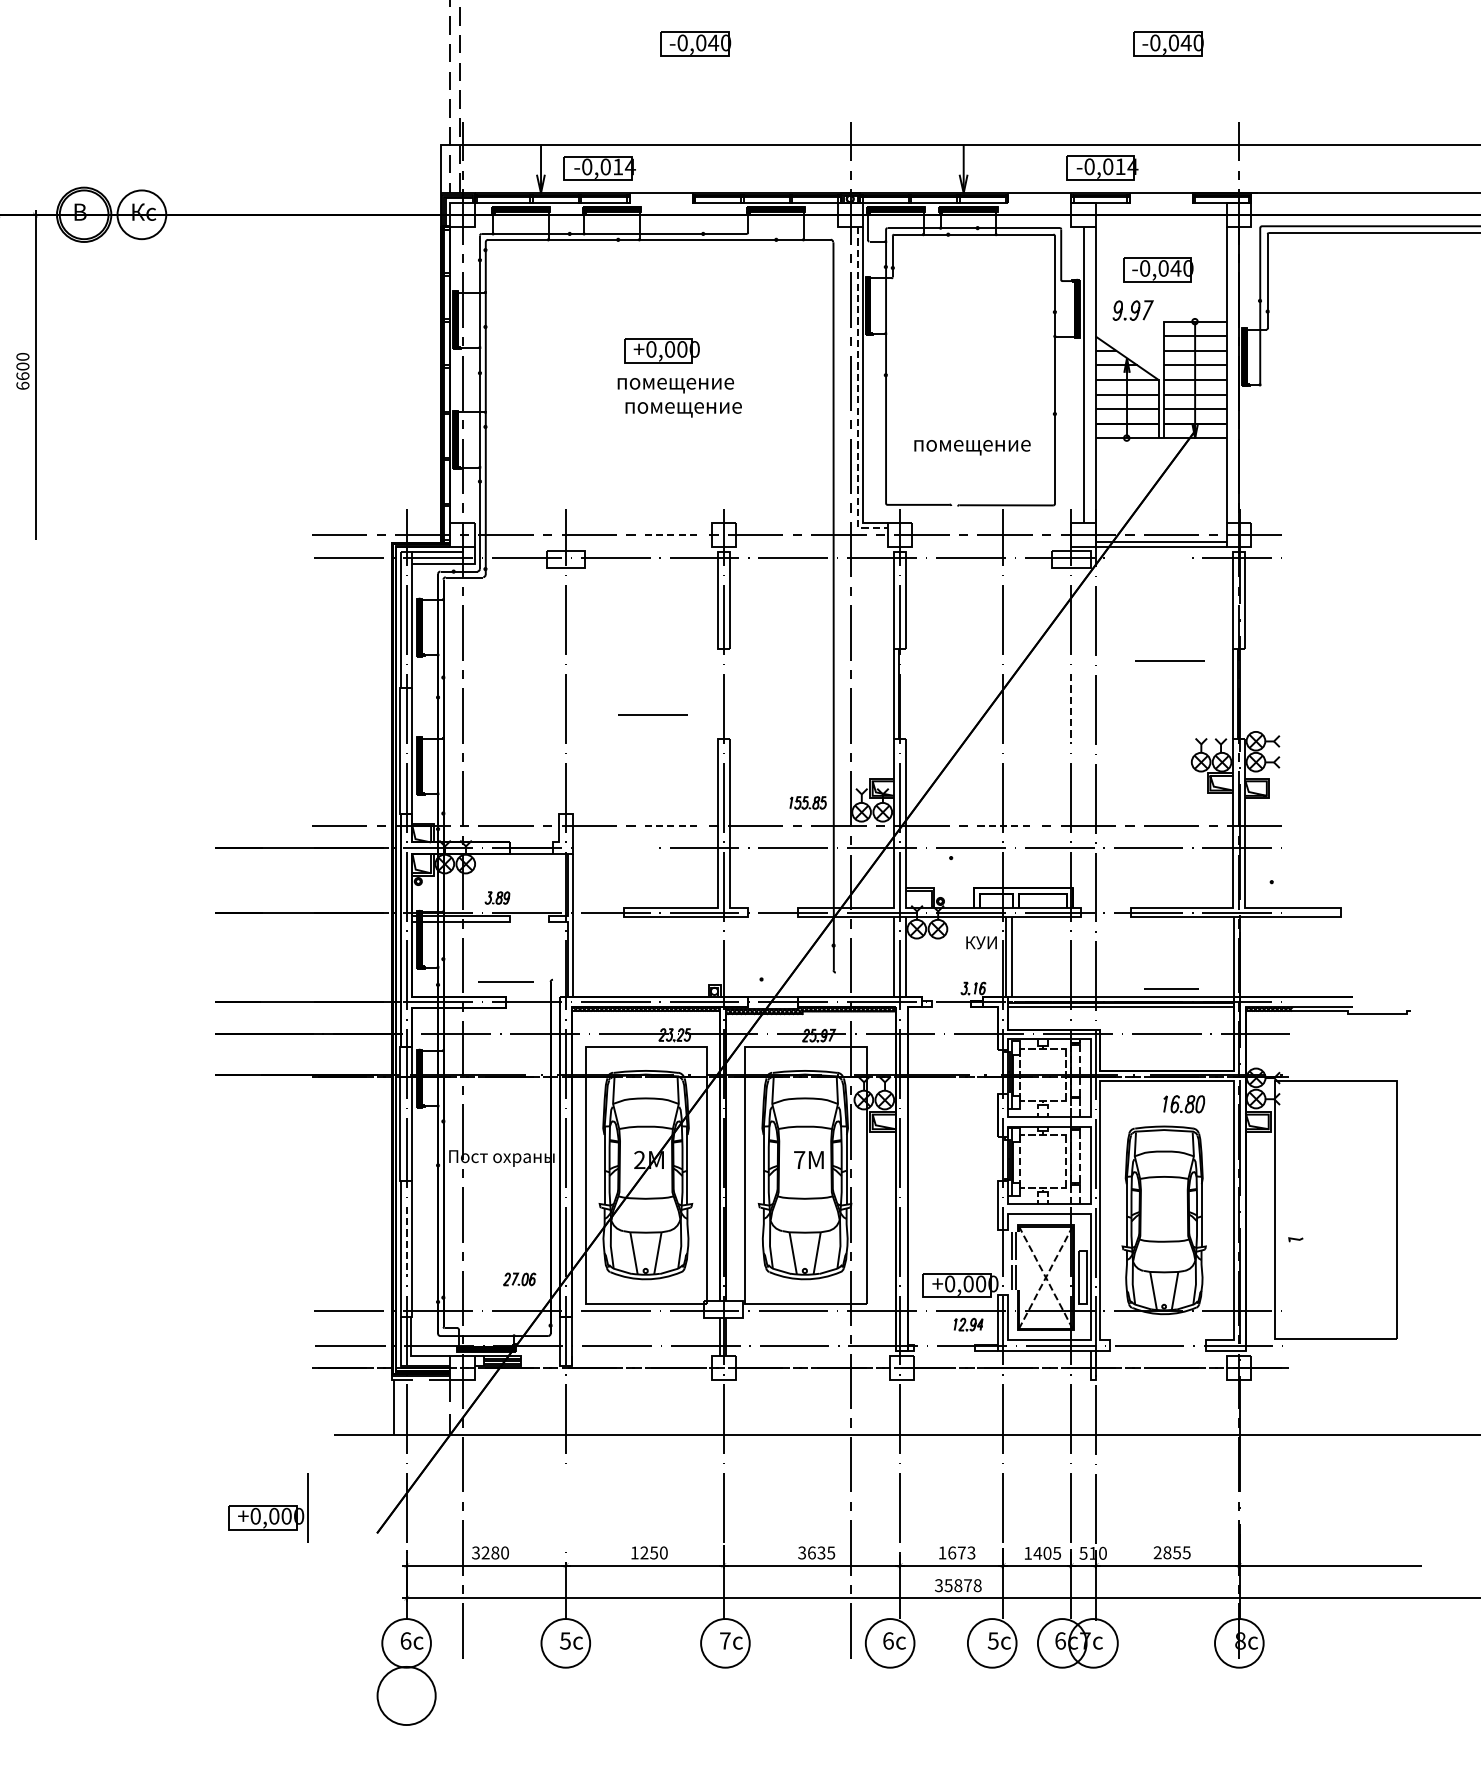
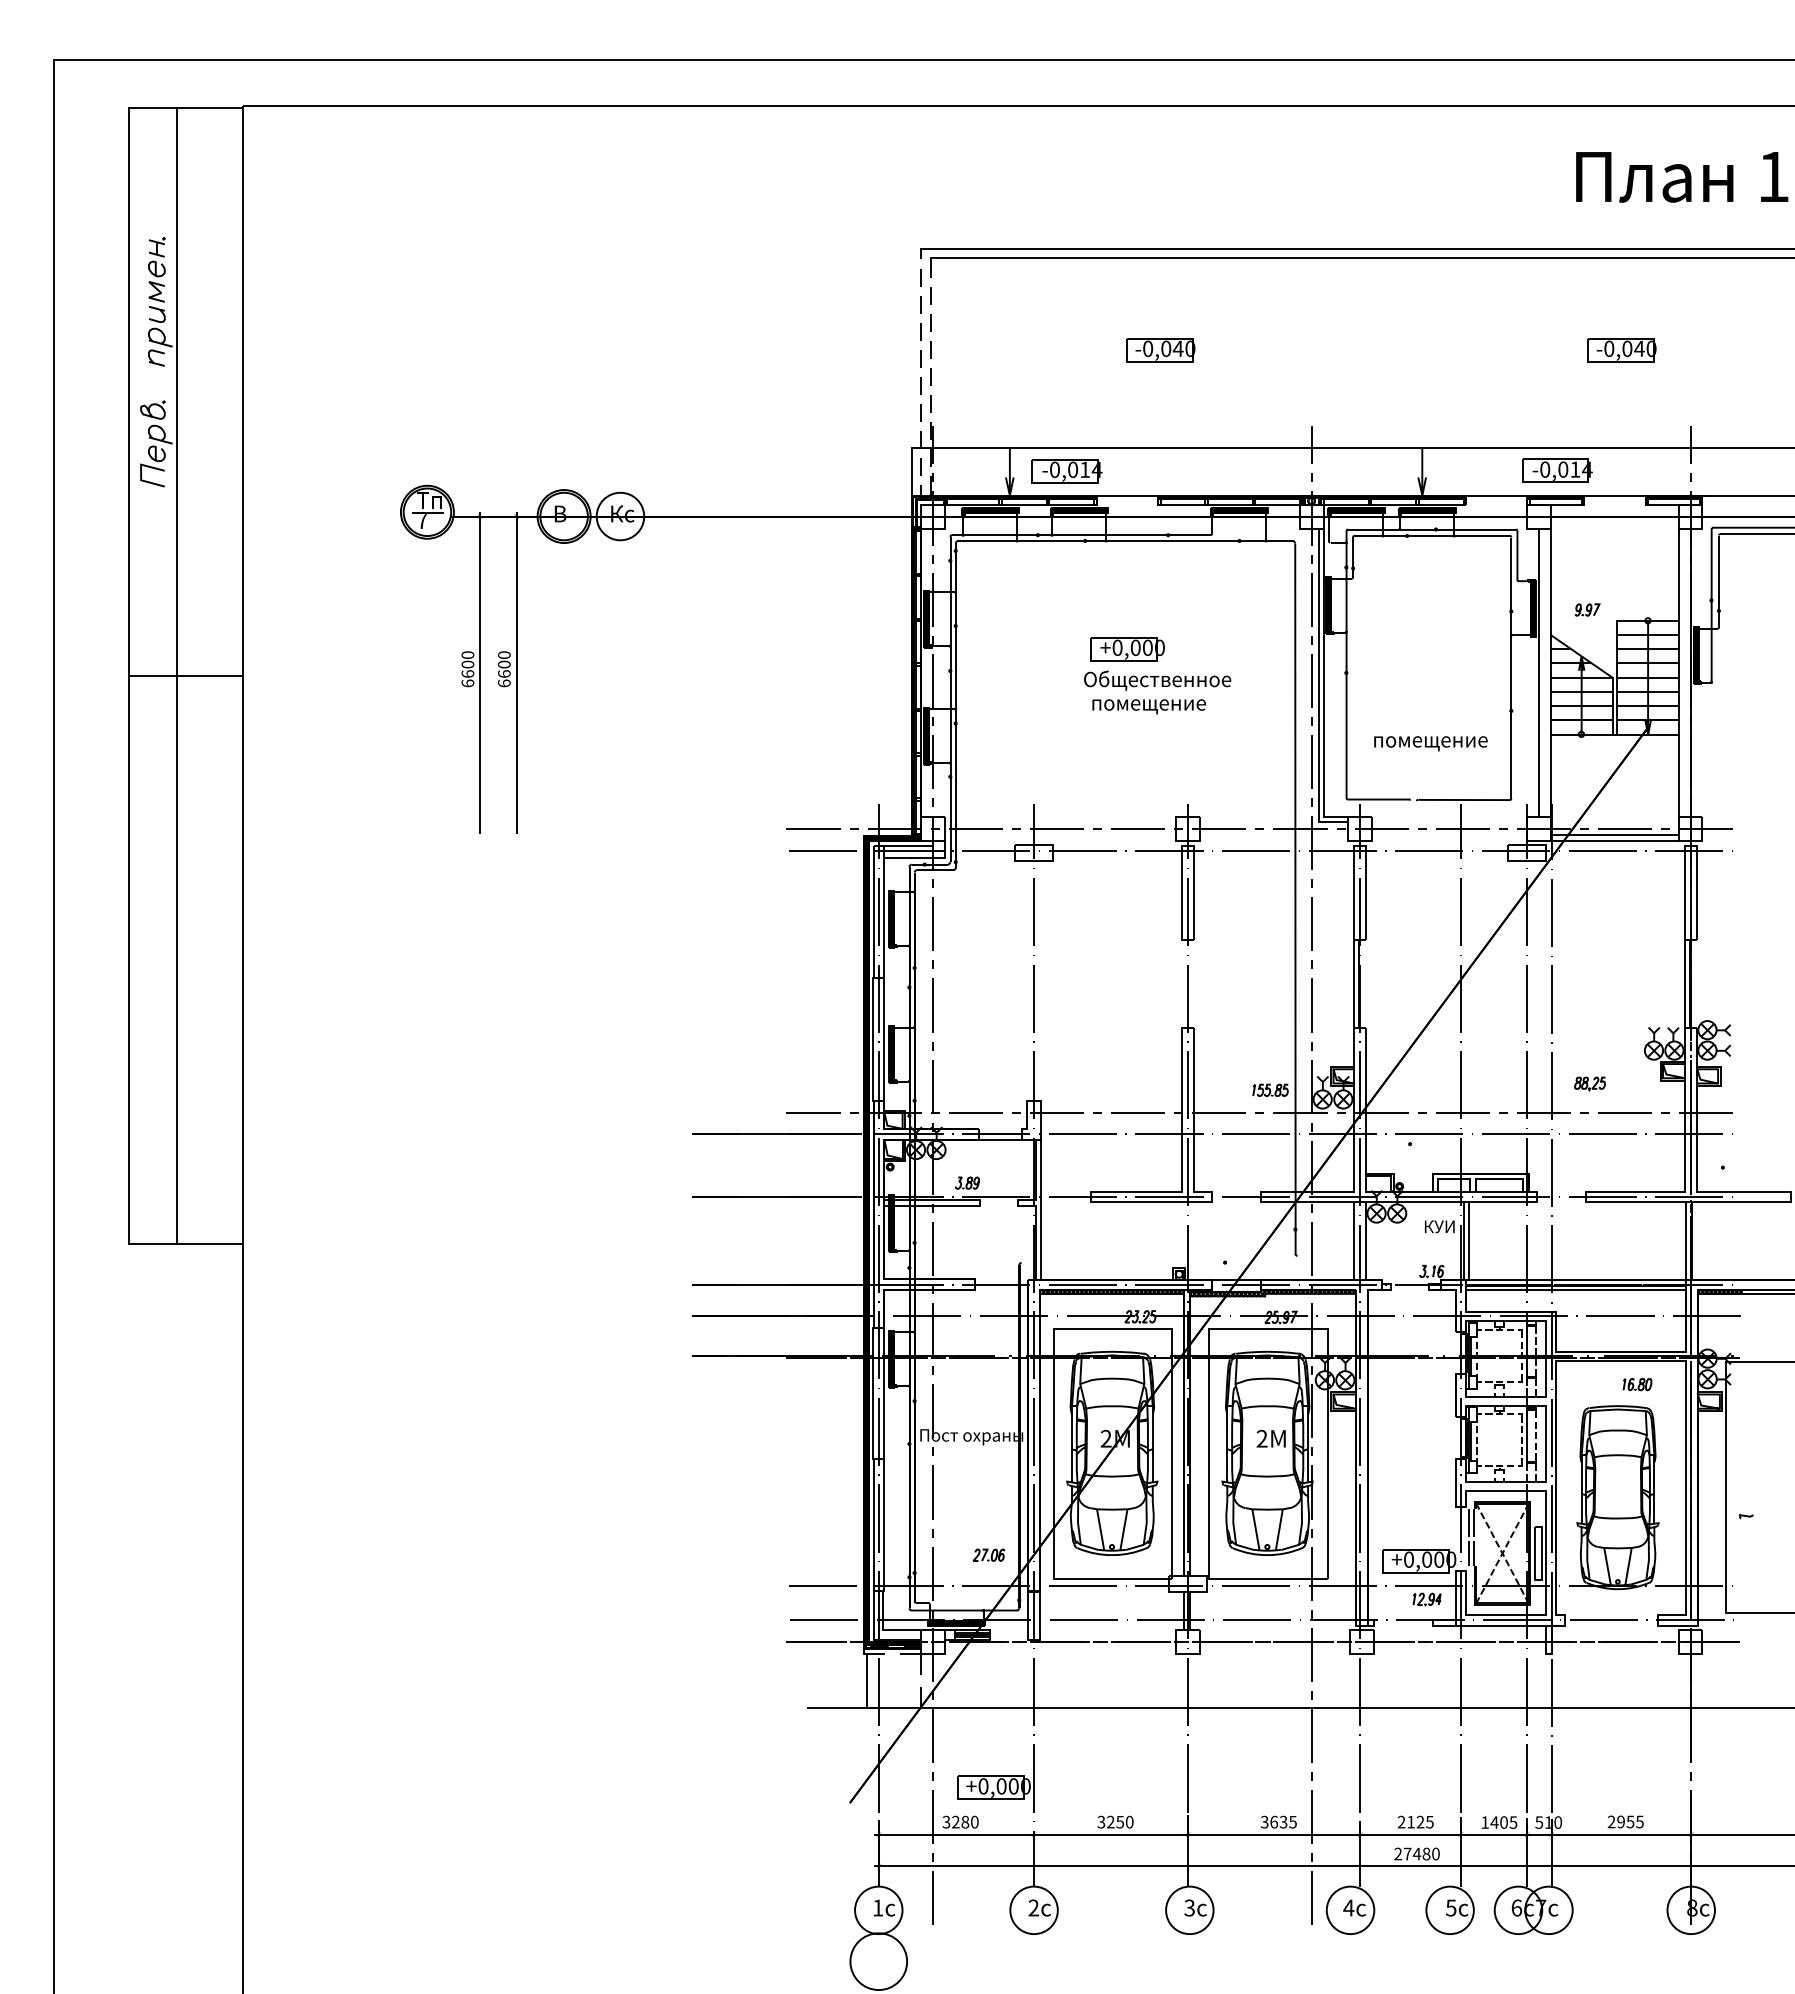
part: (1157, 270) -> (1611, 570), removed
part: (1133, 310) -> (1587, 609), size x0.62
text: (692, 382) -> (1157, 680), помещение -> Общественное
line: (858, 394) -> (1319, 691), dashed -> solid
line: (672, 535) -> (1138, 829), dashed -> solid
line: (1169, 660) -> (1602, 850), moved
line: (1071, 709) -> (1527, 999), dashed -> solid
line: (652, 713) -> (1082, 1133), moved
part: (1135, 795) -> (1589, 1083), added
line: (672, 826) -> (1138, 1113), dashed -> solid
line: (1005, 826) -> (1463, 1113), dashed -> solid
line: (505, 981) -> (975, 1264), removed
line: (1170, 988) -> (1624, 1271), removed
part: (1184, 1104) -> (1637, 1384), size x0.71
text: (798, 1159) -> (1261, 1438), 7 -> 2
line: (407, 1242) -> (879, 1519), dashed -> solid
part: (267, 1508) -> (995, 1778), moved
text: (634, 1552) -> (1101, 1821), 1250 -> 3250
text: (956, 1552) -> (1415, 1821), 1673 -> 2125
text: (1166, 1552) -> (1620, 1821), 2855 -> 2955
text: (957, 1585) -> (1416, 1853), 35878 -> 27480
text: (406, 1640) -> (878, 1907), 6 -> 1
text: (565, 1640) -> (1033, 1907), 5 -> 2
text: (725, 1640) -> (1189, 1907), 7 -> 3
text: (888, 1640) -> (1348, 1907), 6 -> 4

